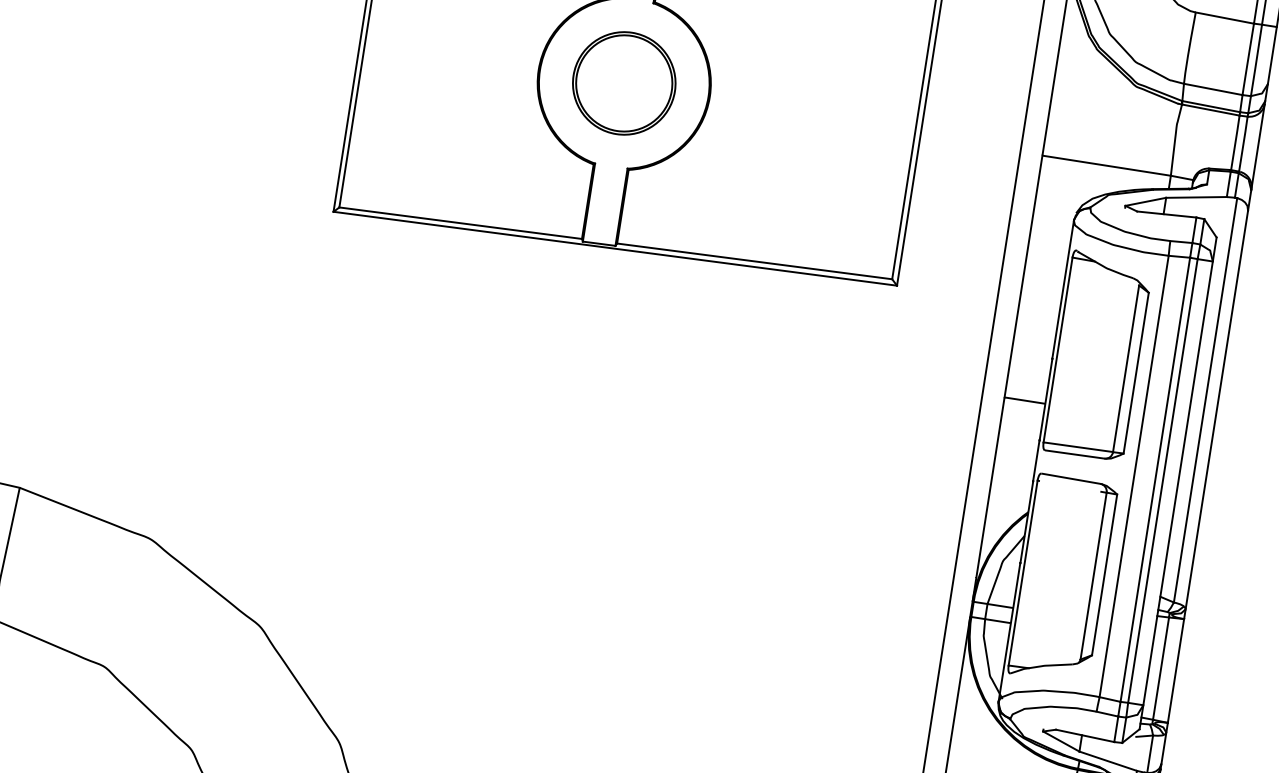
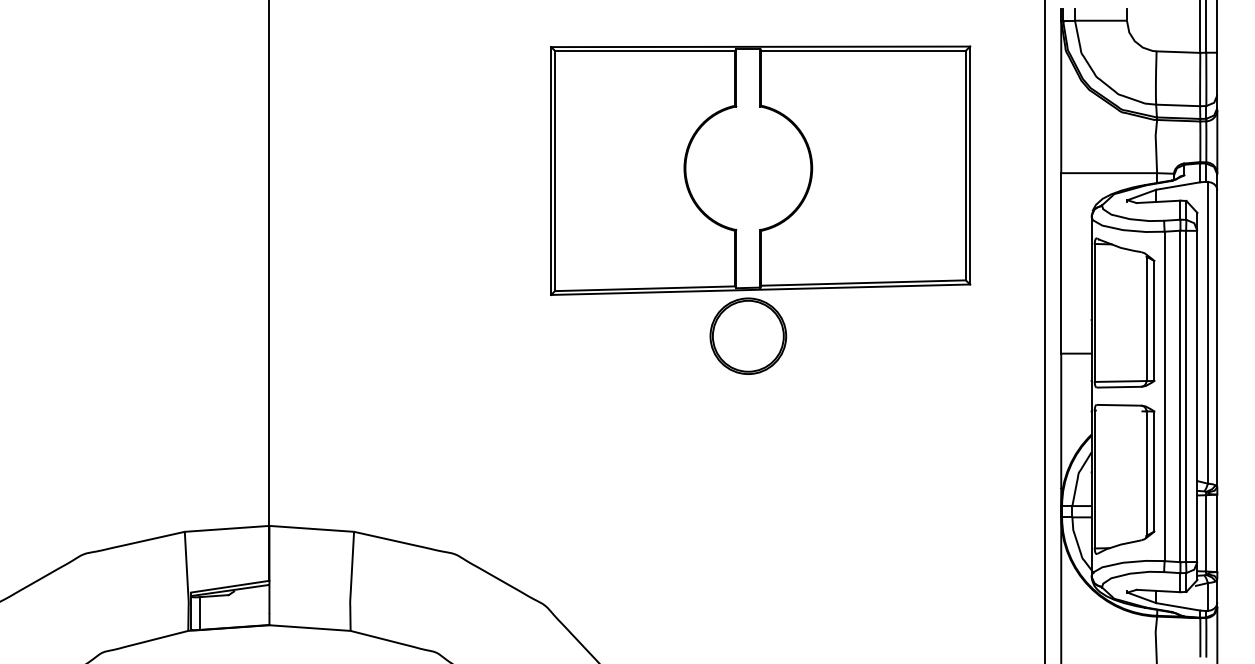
part: (624, 82) -> (748, 335), moved

